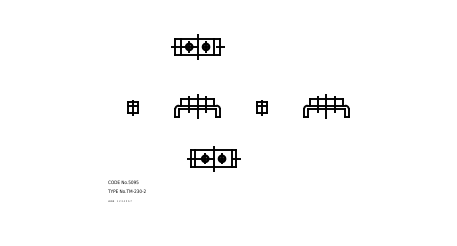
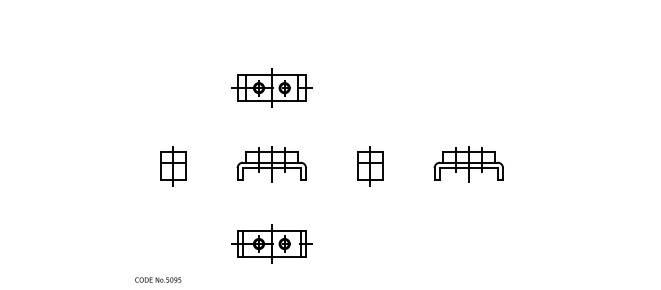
part: (197, 46) -> (271, 87), moved
part: (133, 107) -> (173, 165), size x1.67
part: (261, 107) -> (369, 165), size x1.67
part: (213, 158) -> (271, 243), moved

